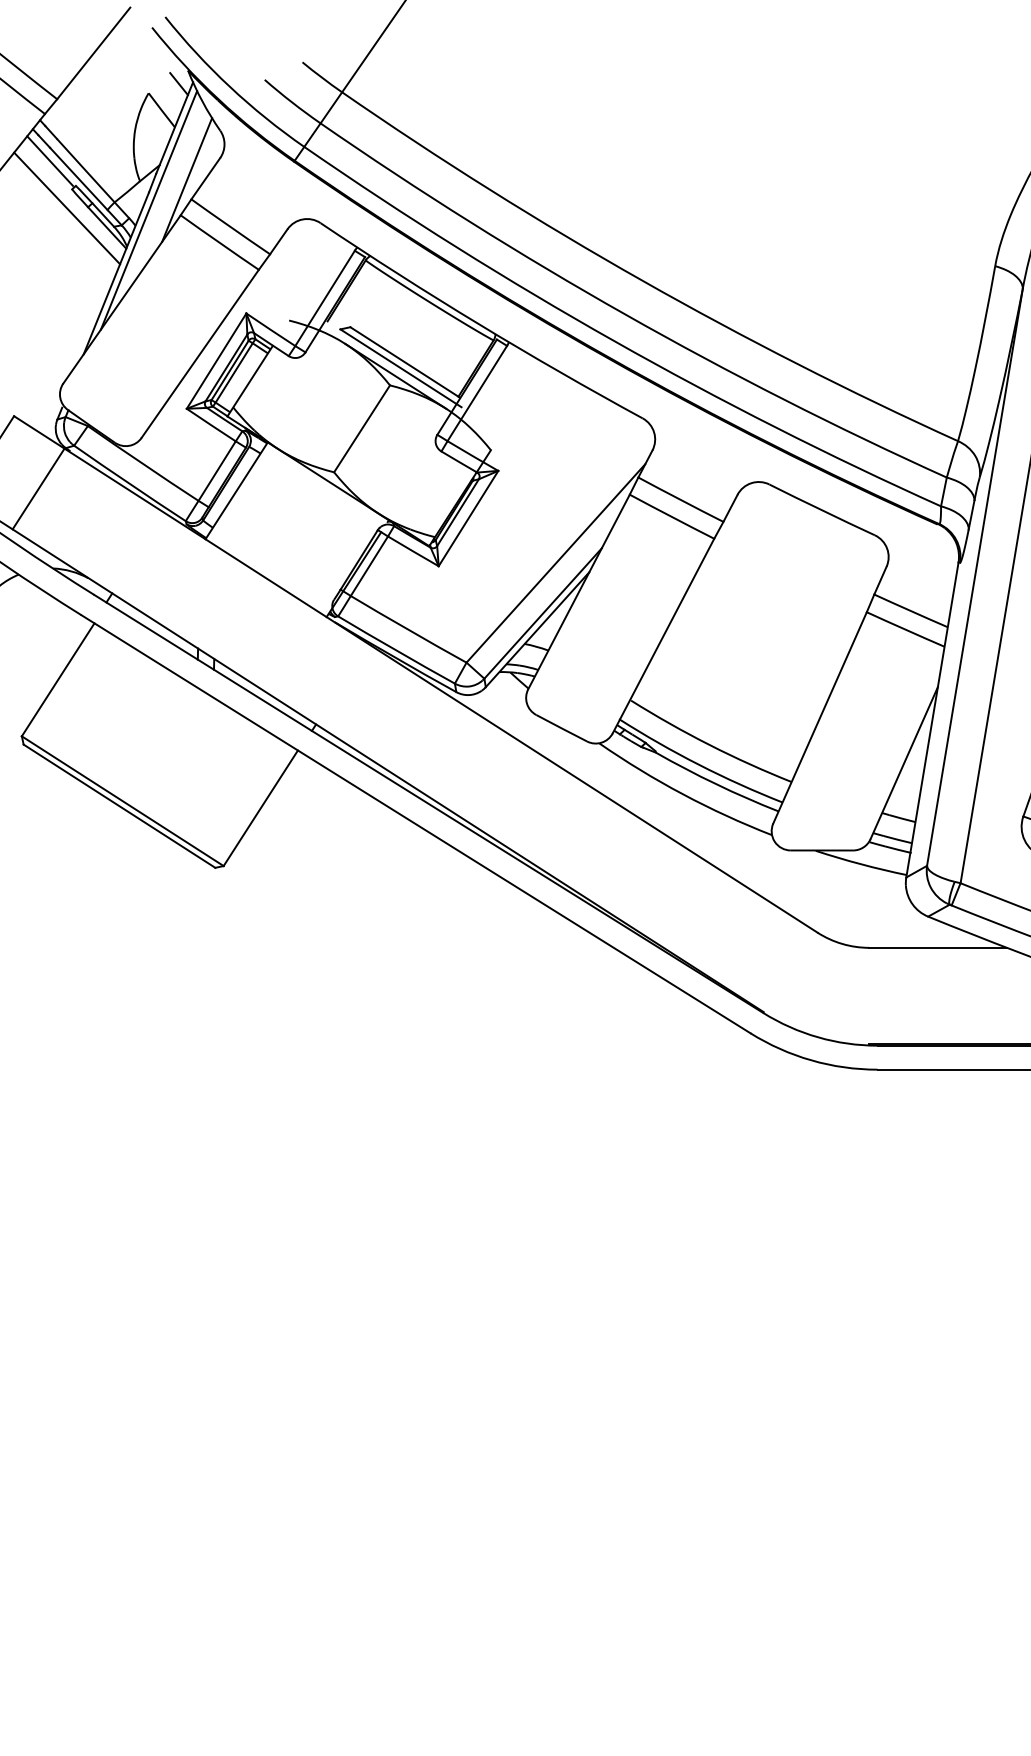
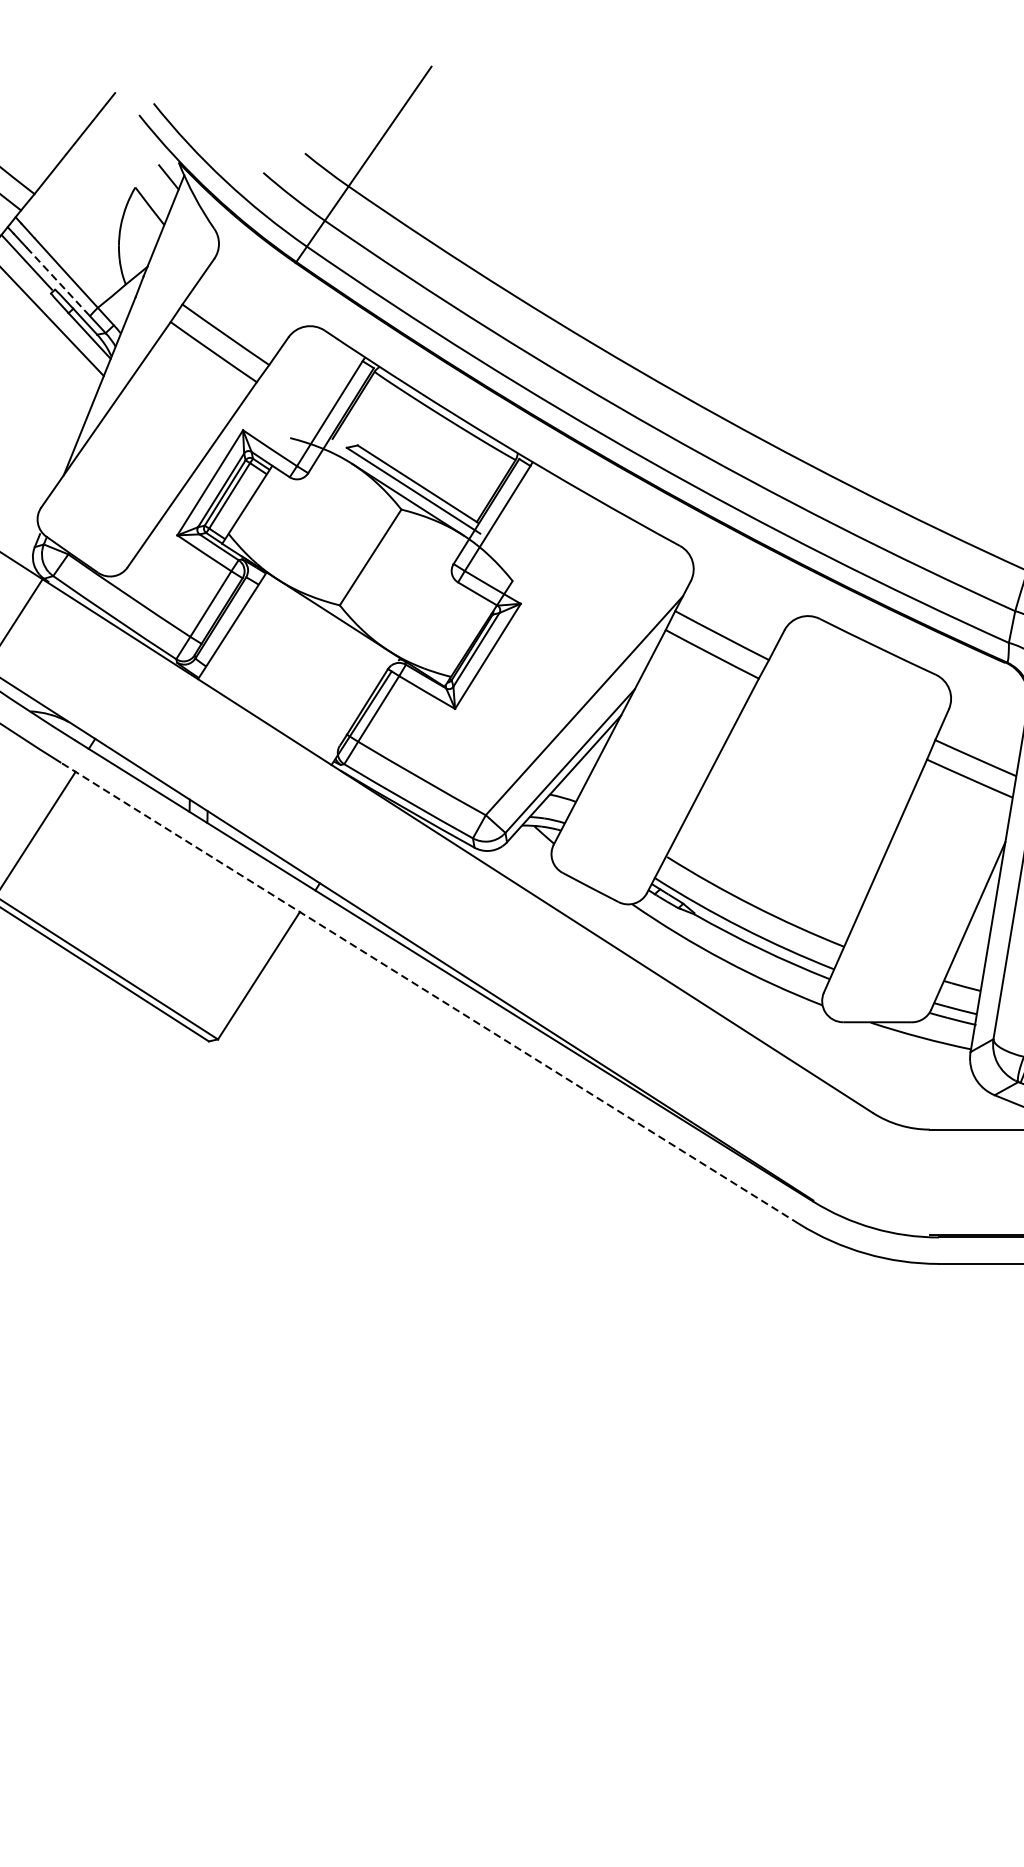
line: (79, 179) -> (59, 282), solid -> dashed
line: (187, 179) -> (178, 282), removed
line: (148, 210) -> (135, 316), removed
line: (415, 823) -> (429, 992), solid -> dashed

